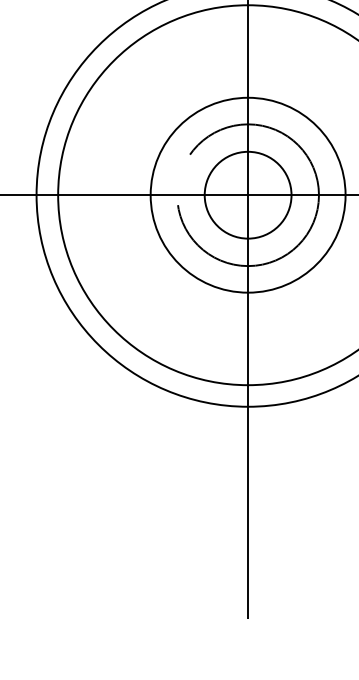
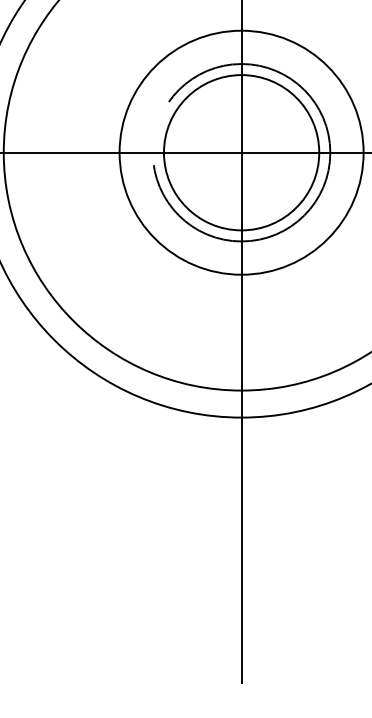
circle: (248, 195) -> (242, 153), size x1.43

